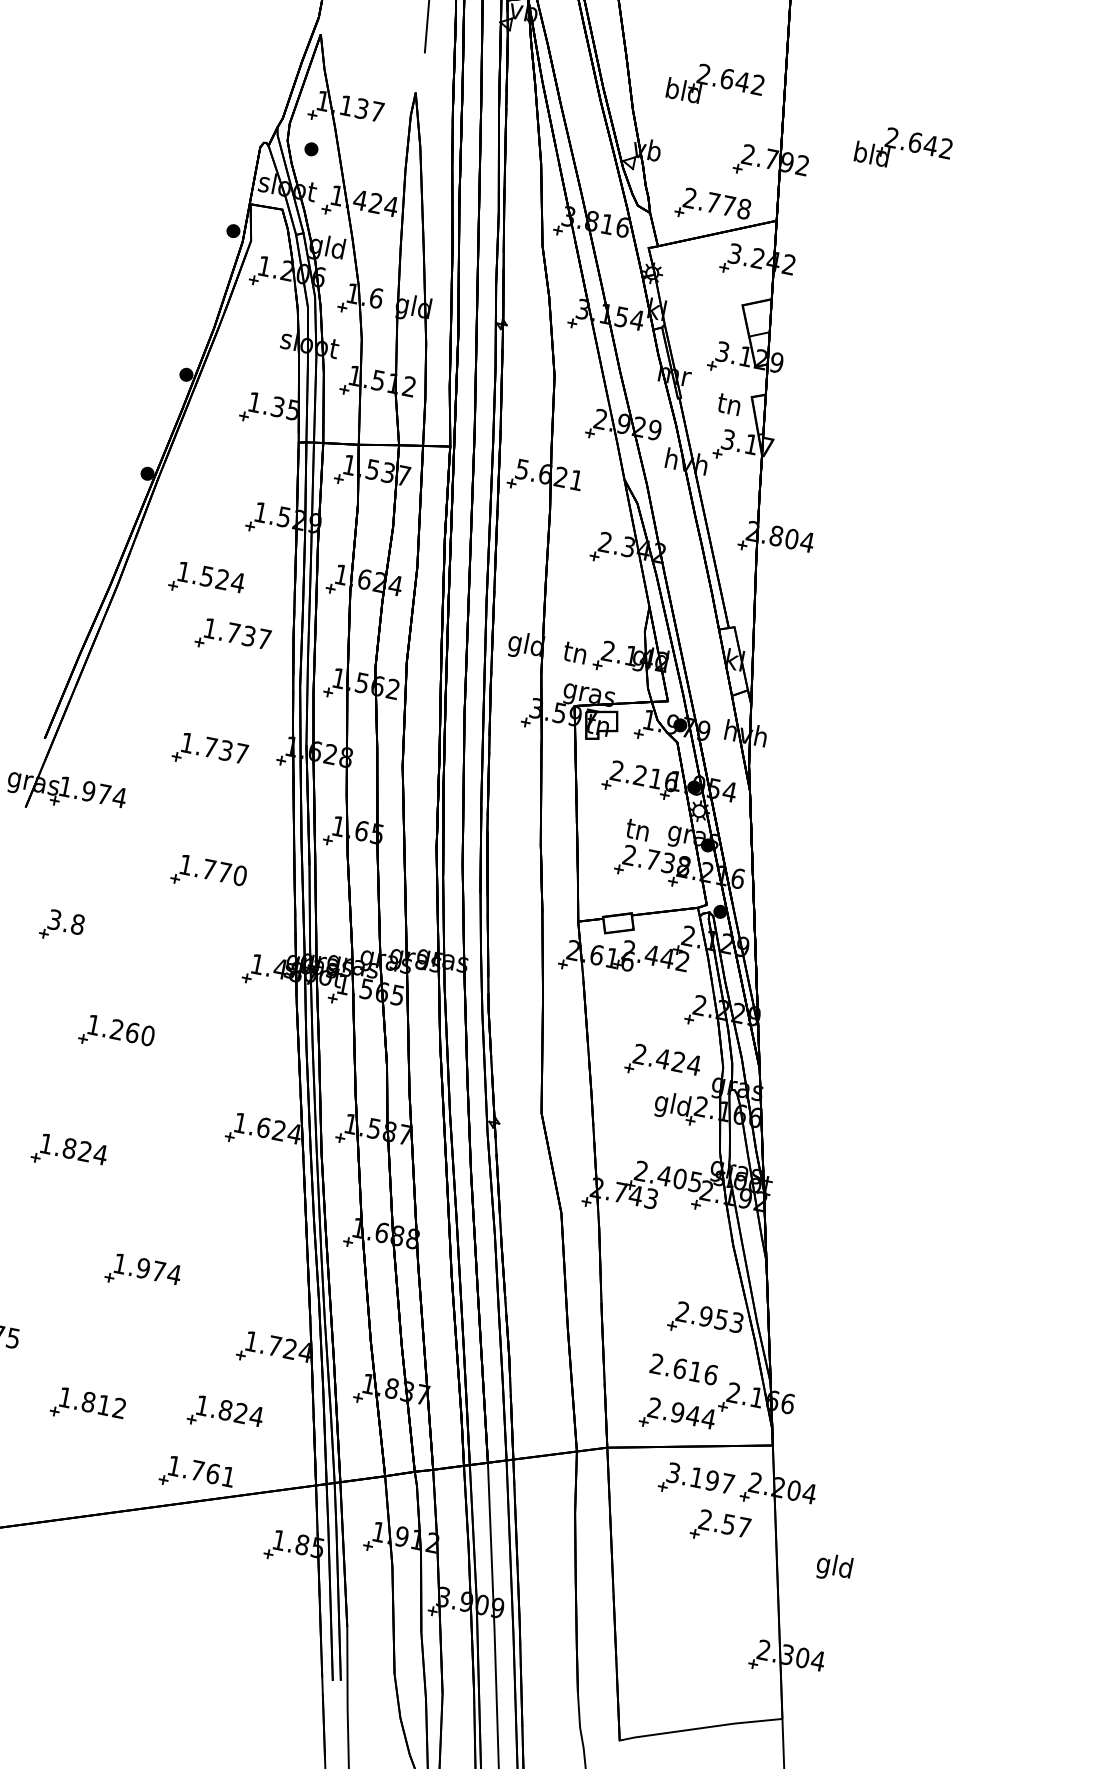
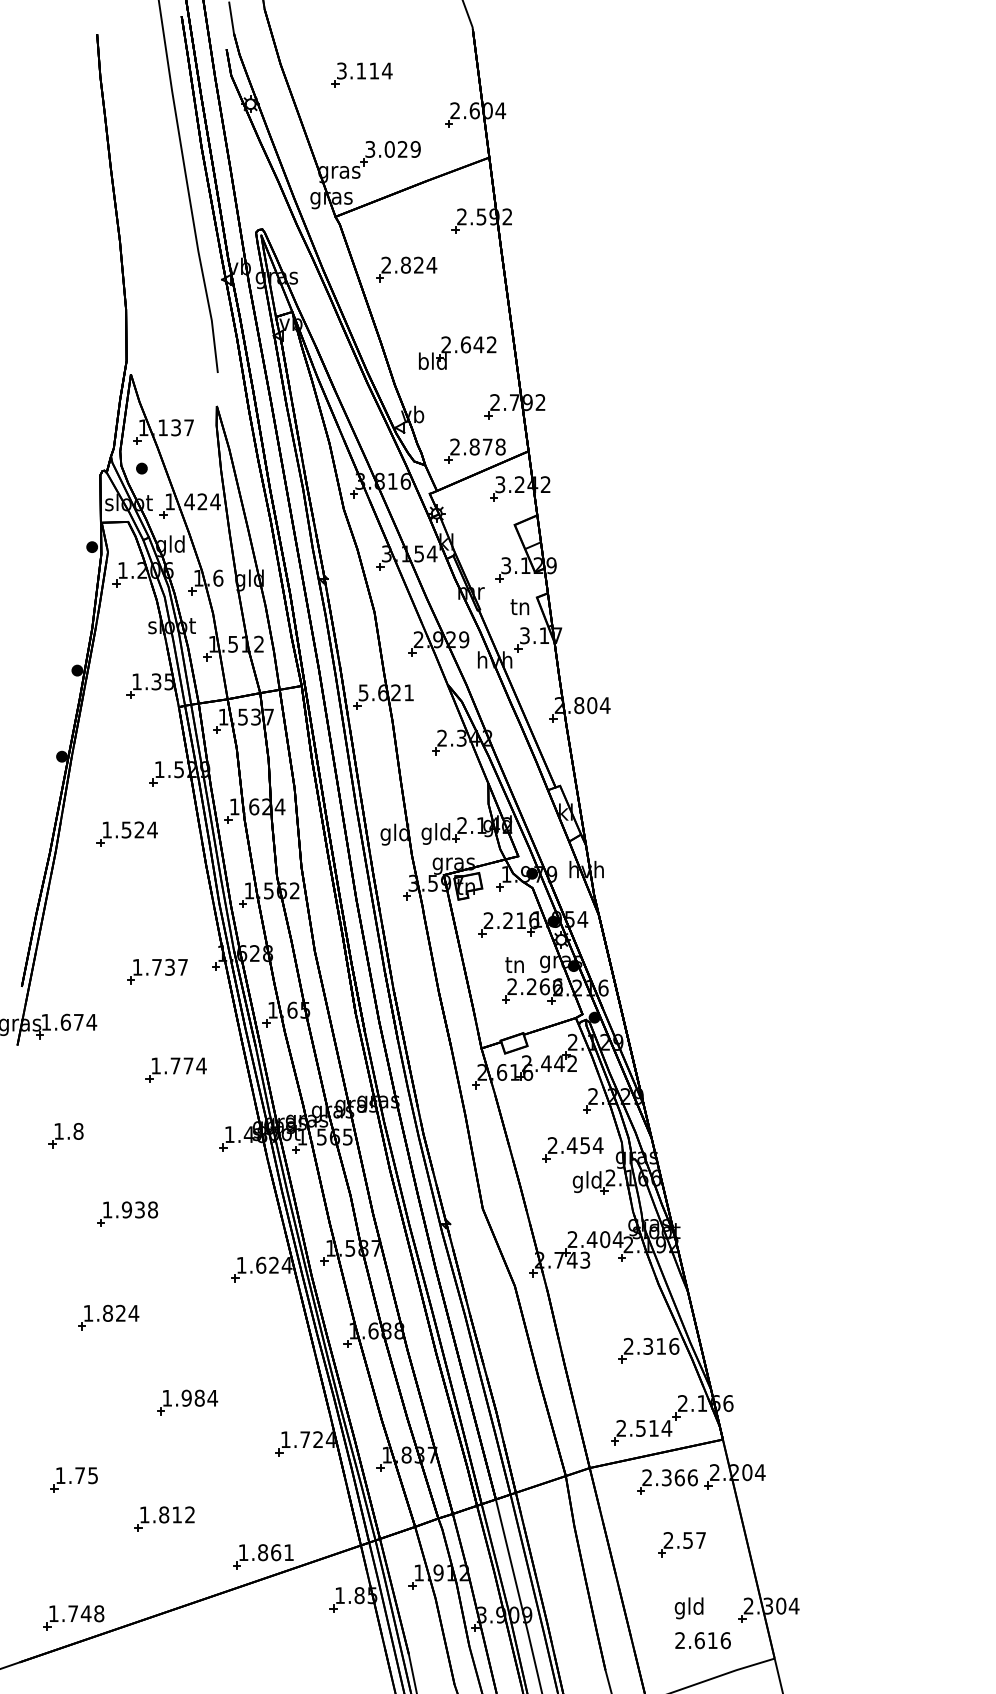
part: (903, 149) -> (619, 373), removed
text: (713, 202) -> (474, 446), 2.778 -> 2.878
part: (233, 638) -> (157, 875), removed
text: (574, 654) -> (435, 833), tn -> gld
text: (88, 790) -> (65, 1021), 1.974 -> 1.674
text: (668, 862) -> (544, 986), 2.738 -> 2.266
text: (240, 875) -> (201, 1065), 1.770 -> 1.774
text: (54, 918) -> (58, 1130), 3.8 -> 1.8
text: (132, 1032) -> (139, 1209), 1.260 -> 1.938
text: (677, 1061) -> (584, 1145), 2.424 -> 2.454
text: (694, 1181) -> (617, 1239), 2.405 -> 2.404
text: (158, 1270) -> (199, 1397), 1.974 -> 1.984
text: (722, 1318) -> (661, 1345), 2.953 -> 2.316
text: (683, 1369) -> (702, 1640), moved
text: (685, 1414) -> (647, 1428), 2.944 -> 2.514
part: (225, 1415) -> (276, 1503), removed
text: (198, 1470) -> (263, 1552), 1.761 -> 1.861
text: (700, 1477) -> (669, 1477), 3.197 -> 2.366
part: (719, 1527) -> (681, 1544), moved
text: (833, 1567) -> (688, 1608), moved

